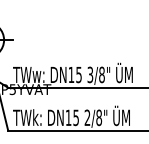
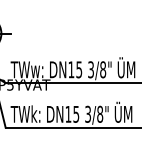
text: (87, 118) -> (88, 115), 2/8" -> 3/8"

